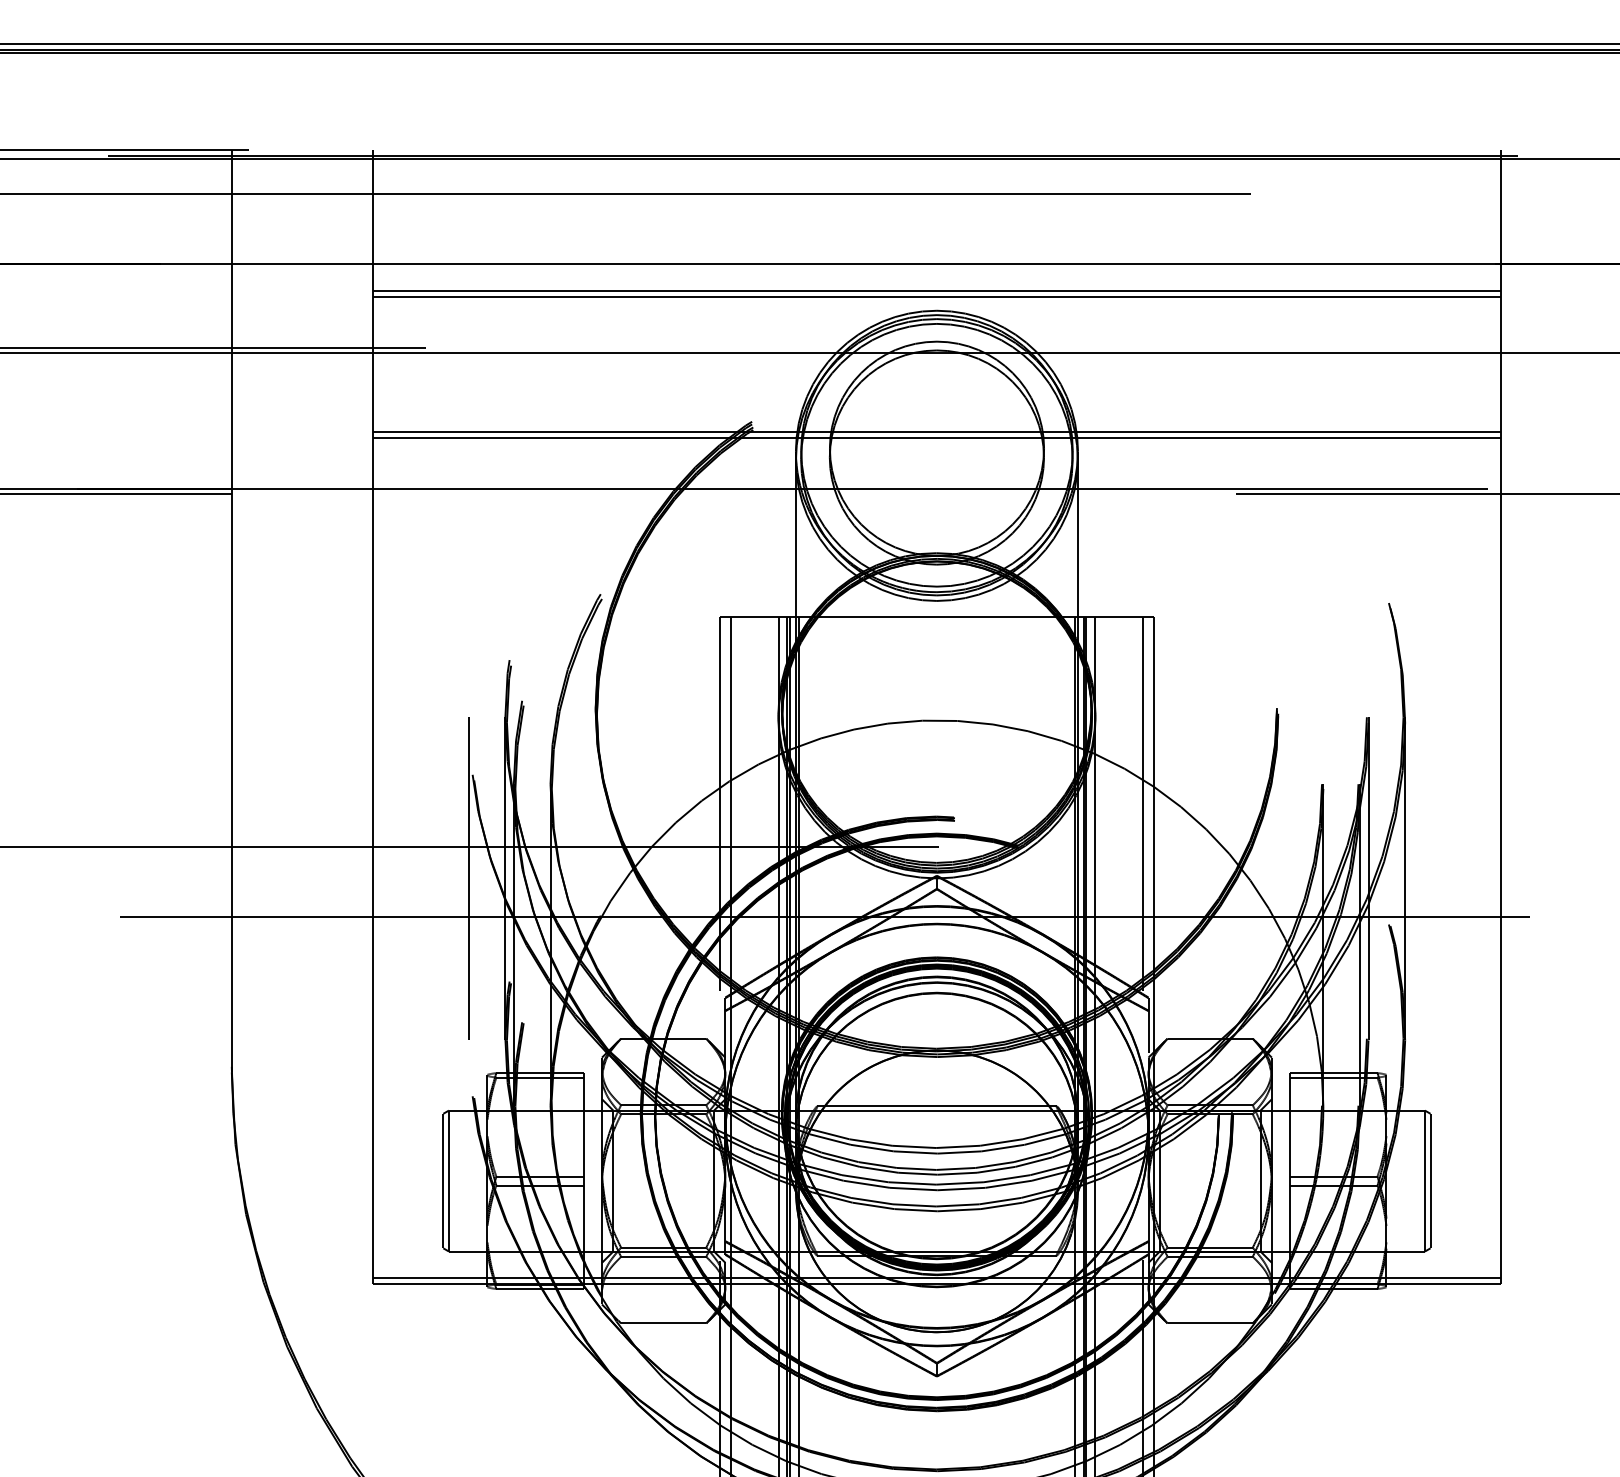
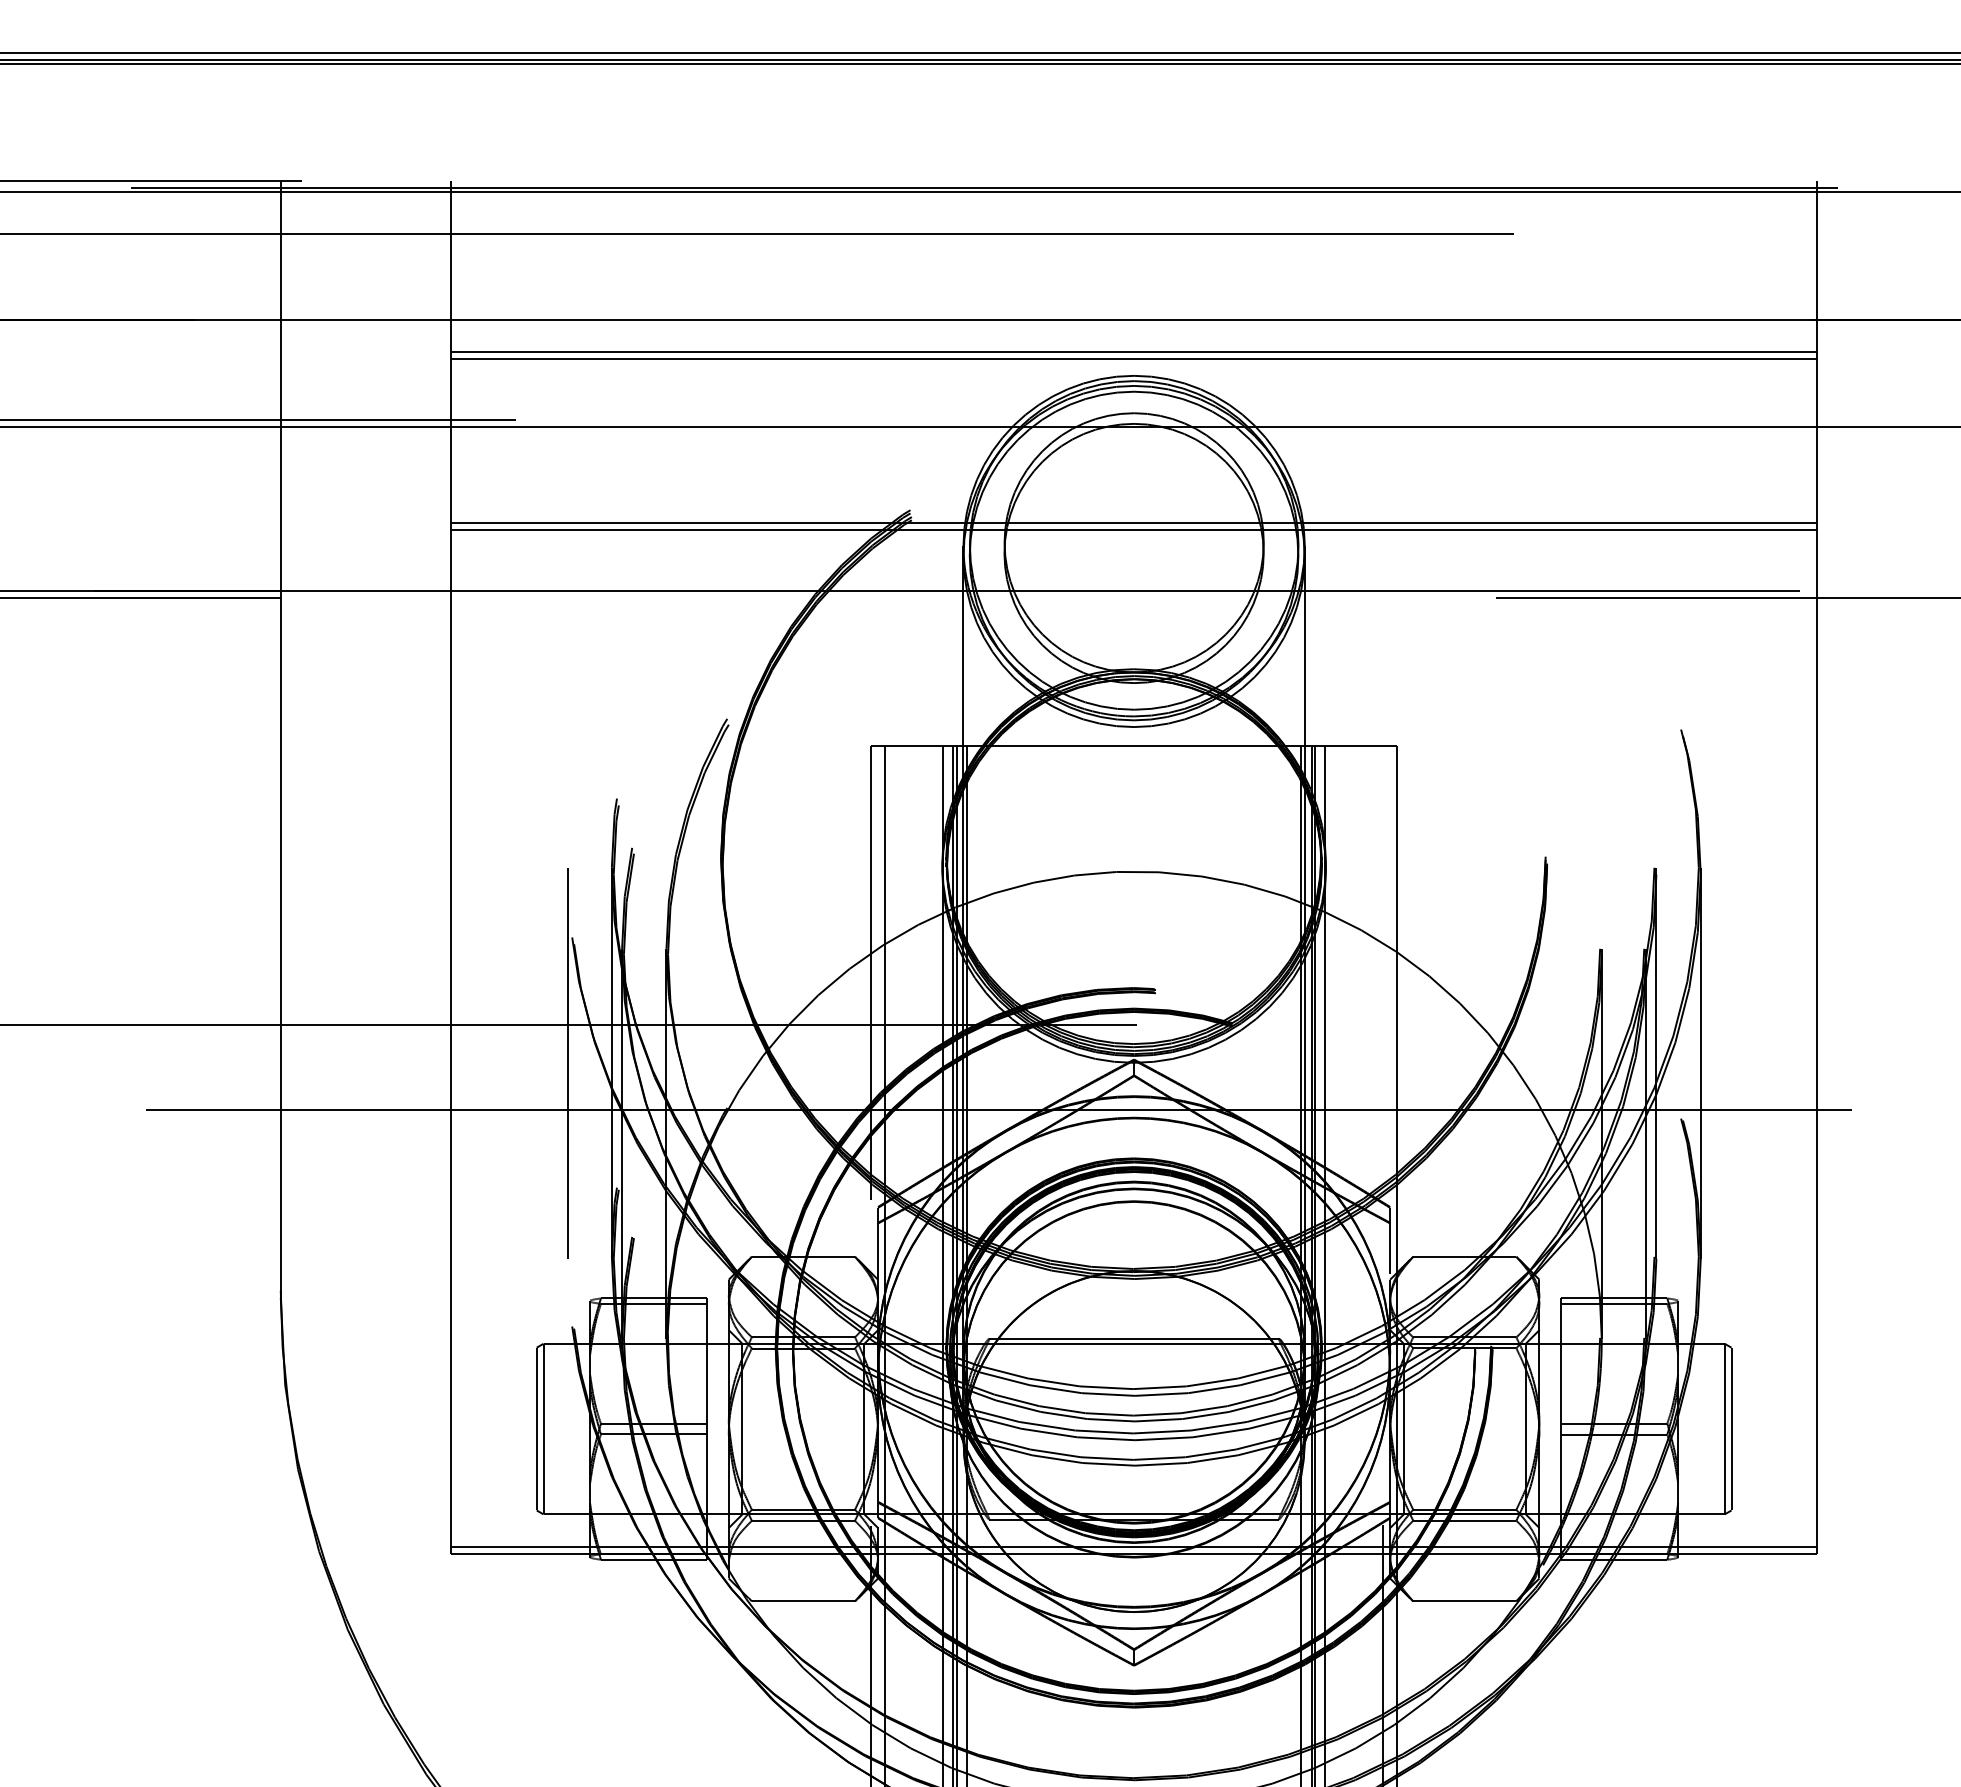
line: (1142, 803) -> (1383, 972), removed

